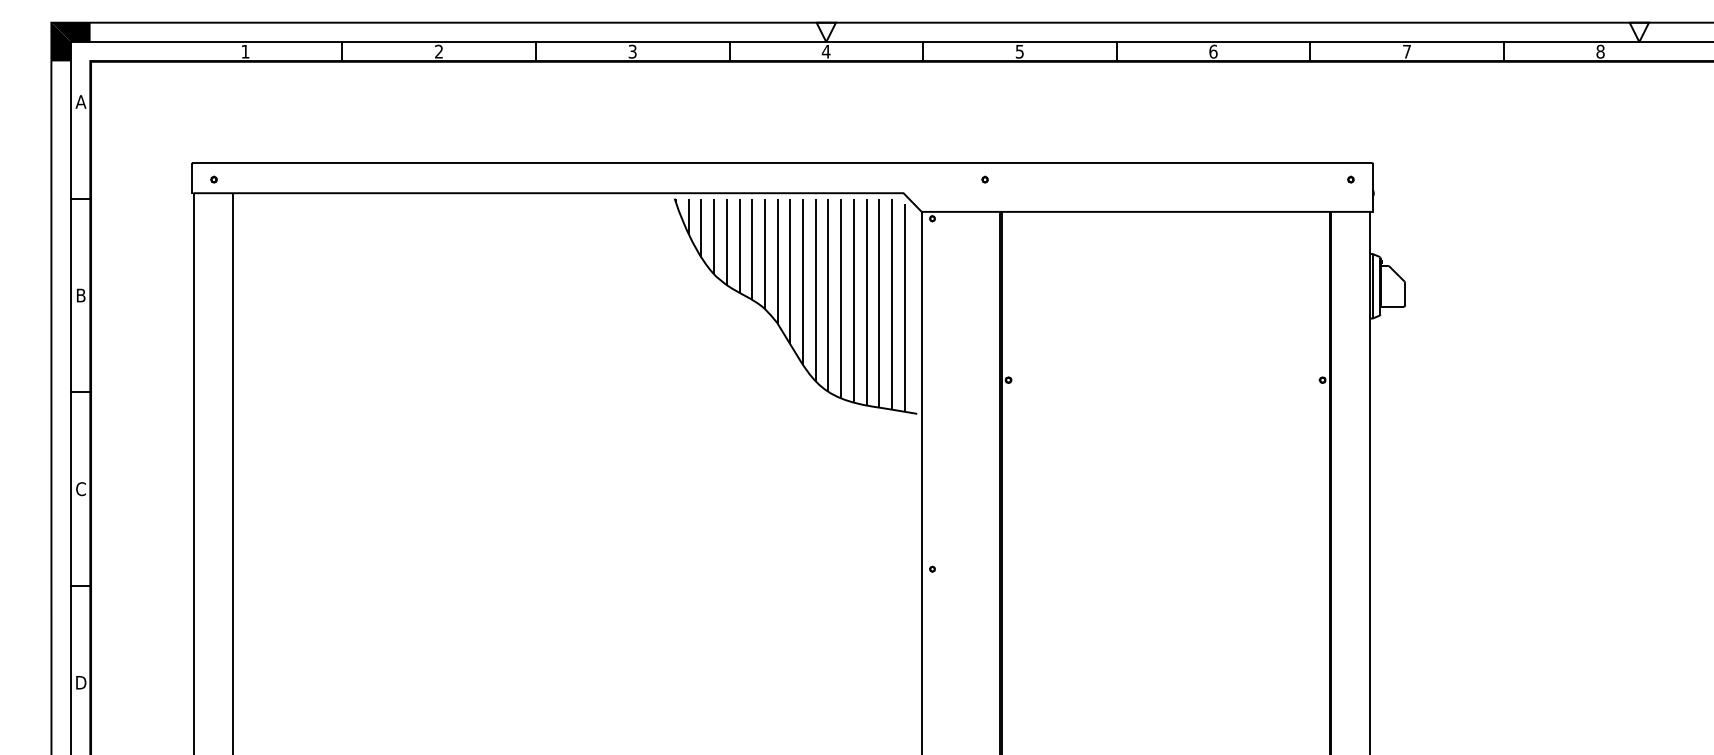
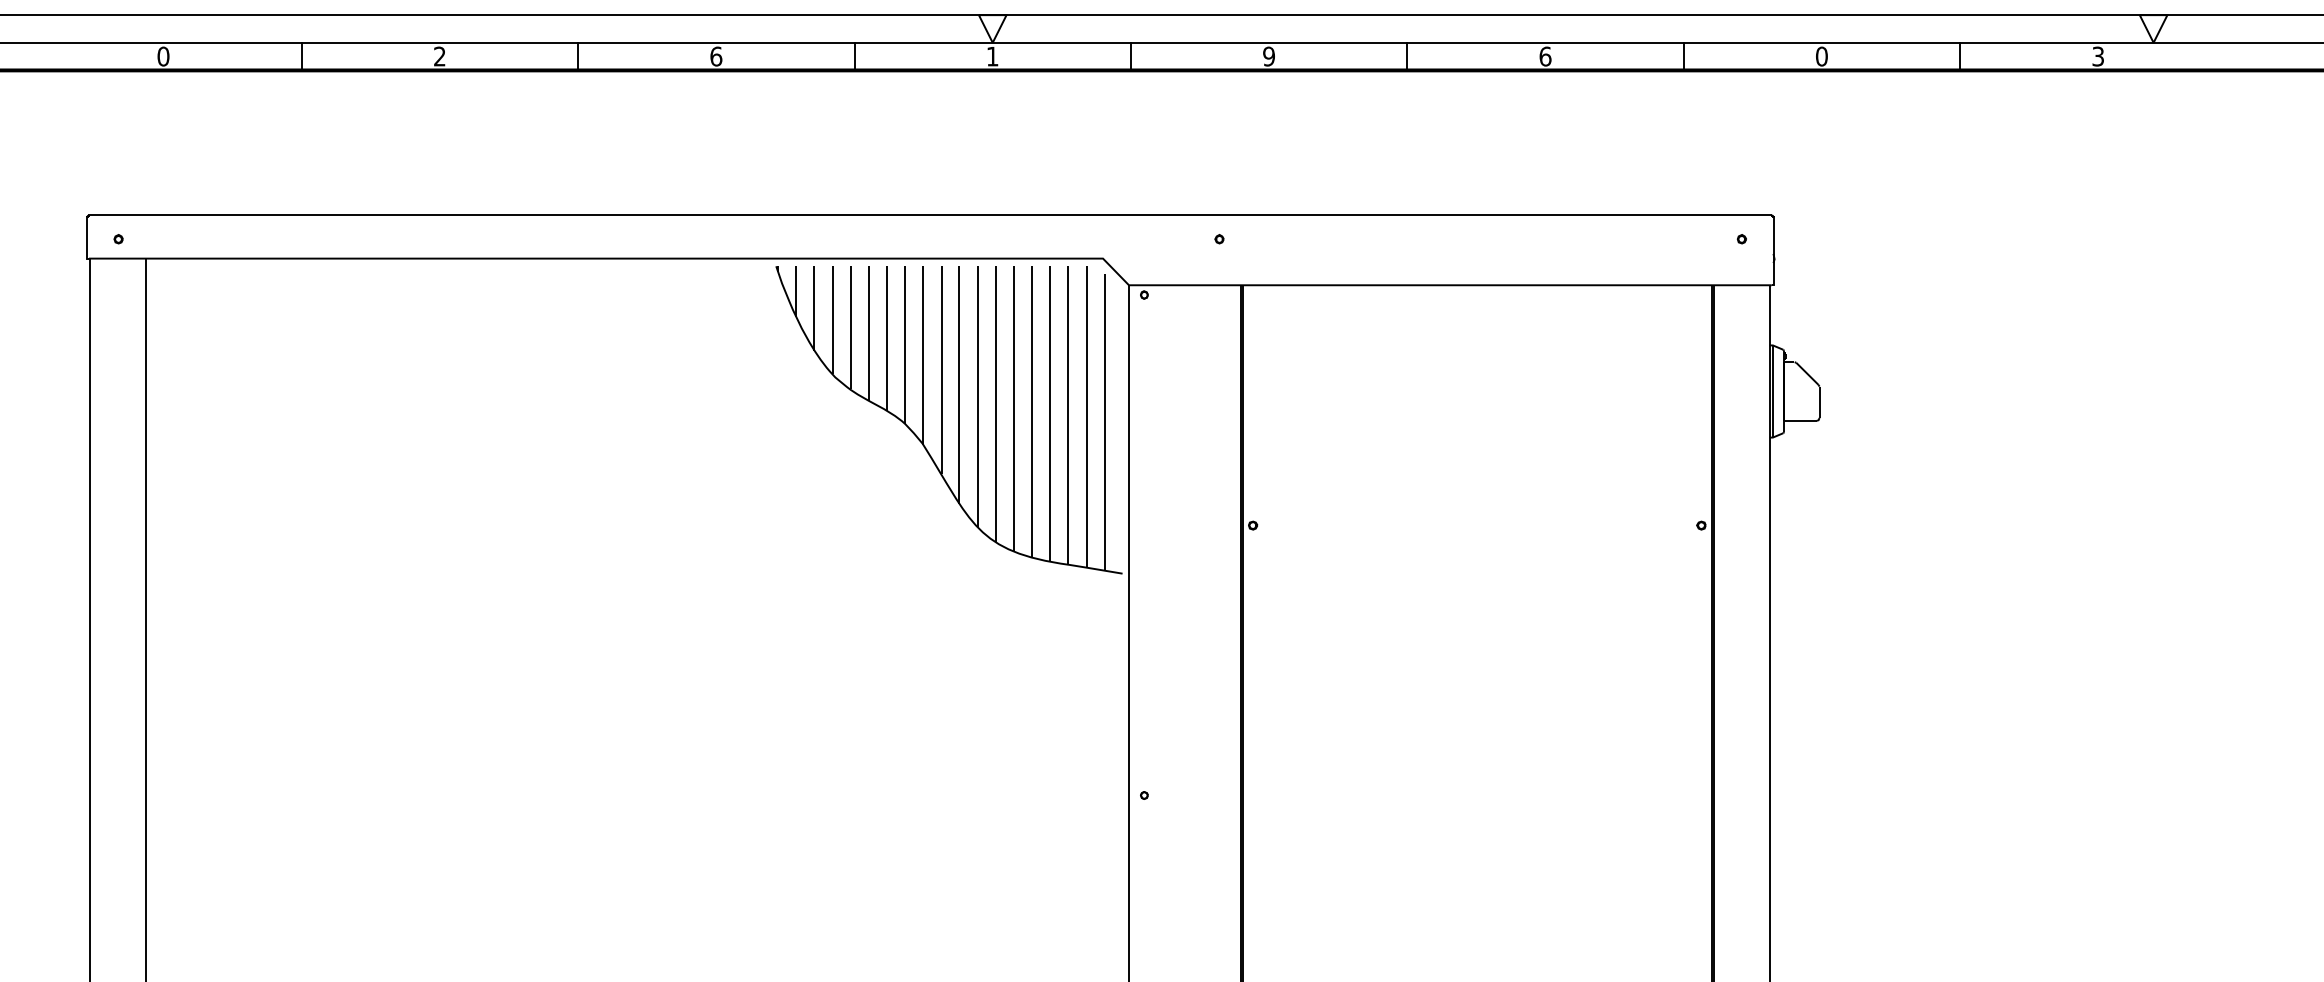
text: (245, 51) -> (163, 56), 1 -> 0
text: (632, 51) -> (716, 56), 3 -> 6
text: (825, 51) -> (991, 56), 4 -> 1
text: (1019, 51) -> (1268, 56), 5 -> 9
text: (1406, 51) -> (1821, 56), 7 -> 0
text: (1600, 51) -> (2098, 56), 8 -> 3

